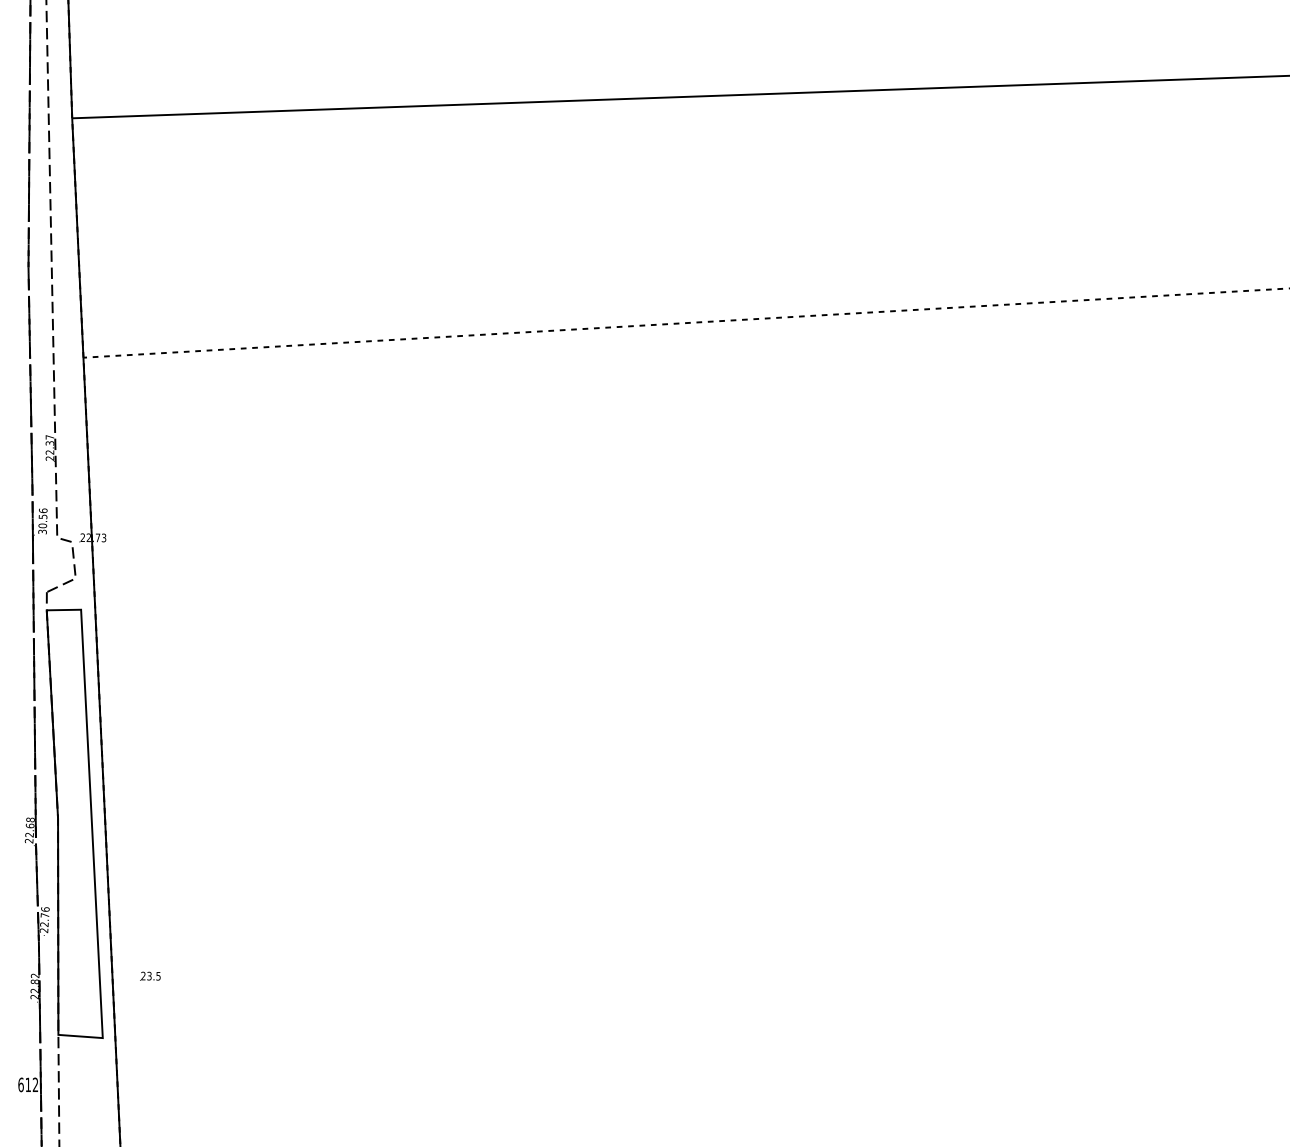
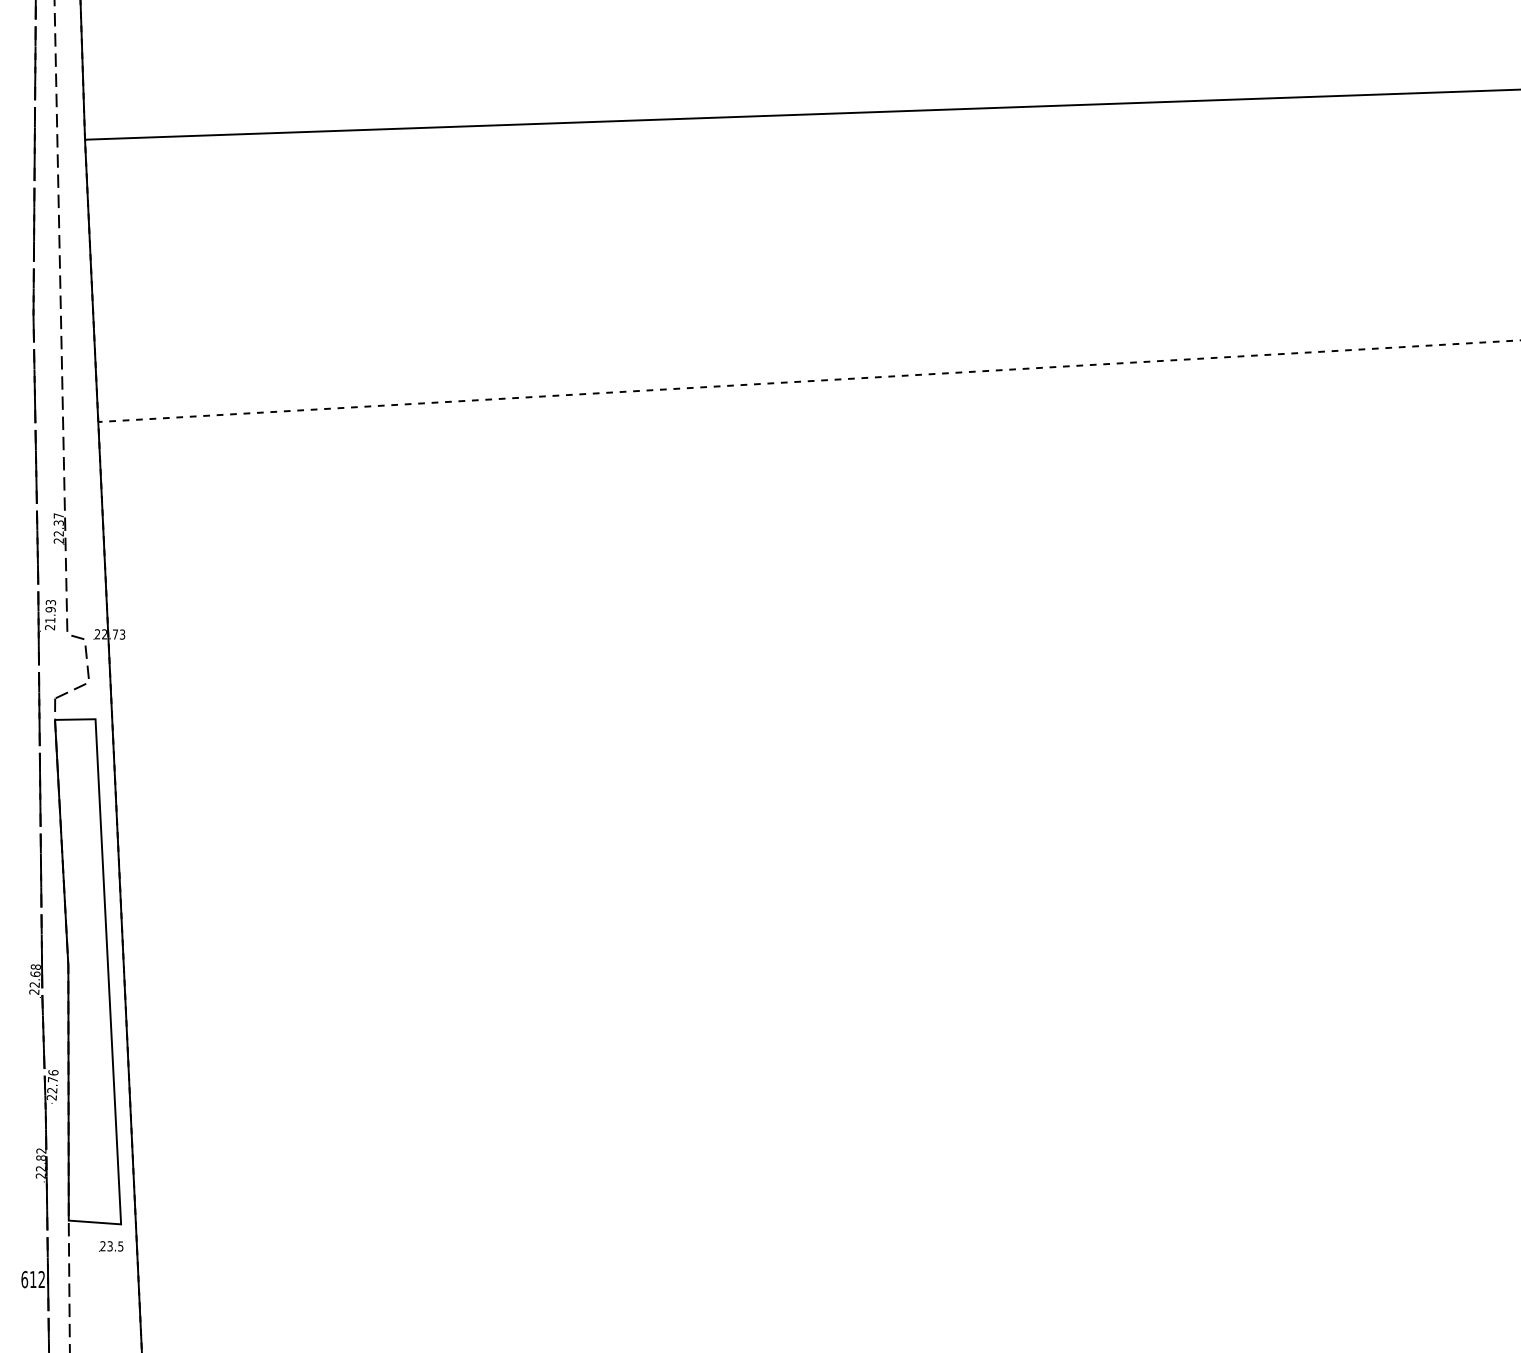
text: (42, 520) -> (50, 614), 30.56 -> 21.93
text: (150, 976) -> (111, 1246), moved

